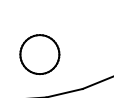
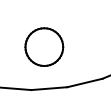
part: (39, 53) -> (44, 46), moved

